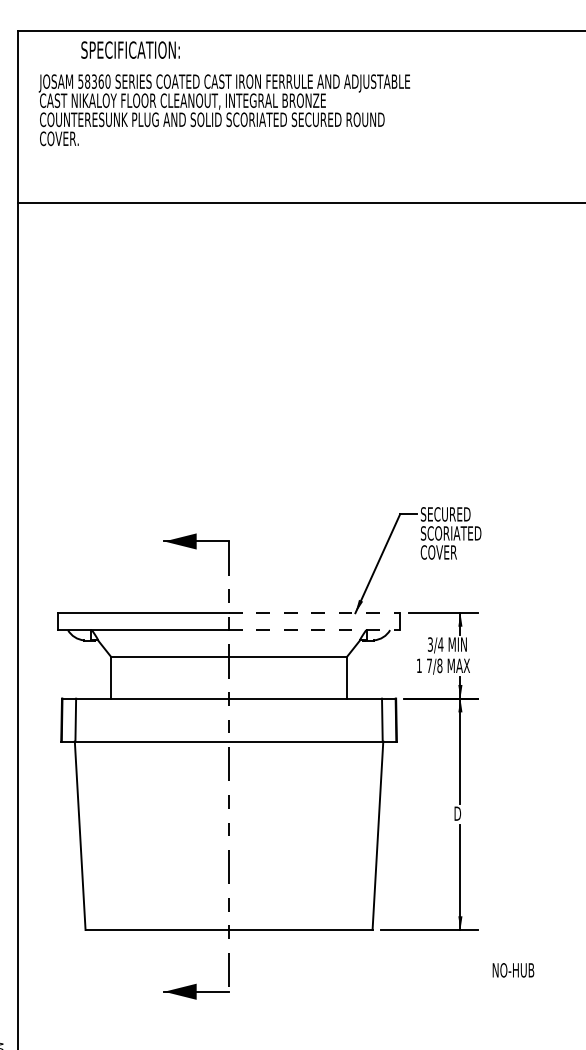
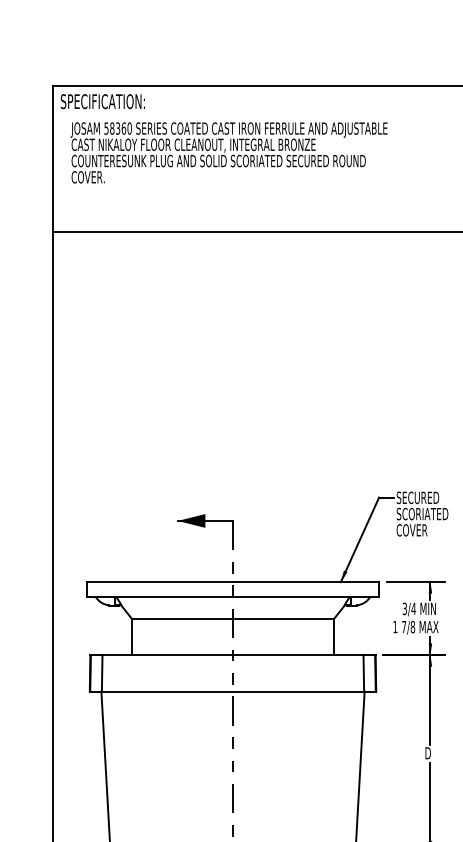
text: (130, 49) -> (102, 101), moved
line: (314, 613) -> (305, 582), dashed -> solid
line: (314, 630) -> (305, 596), dashed -> solid

